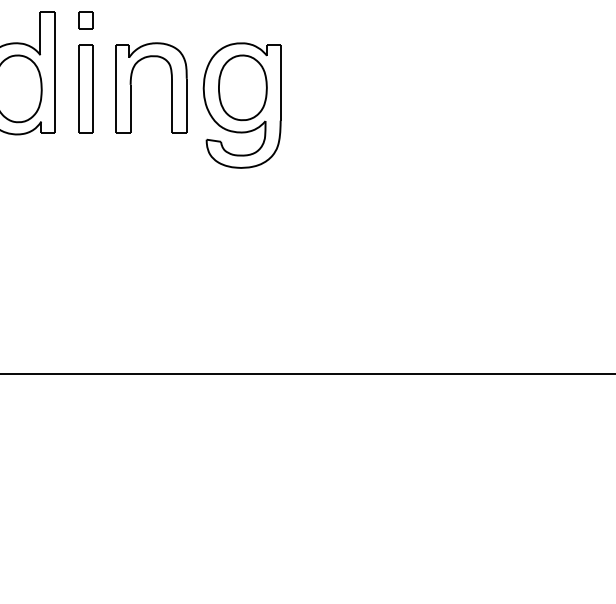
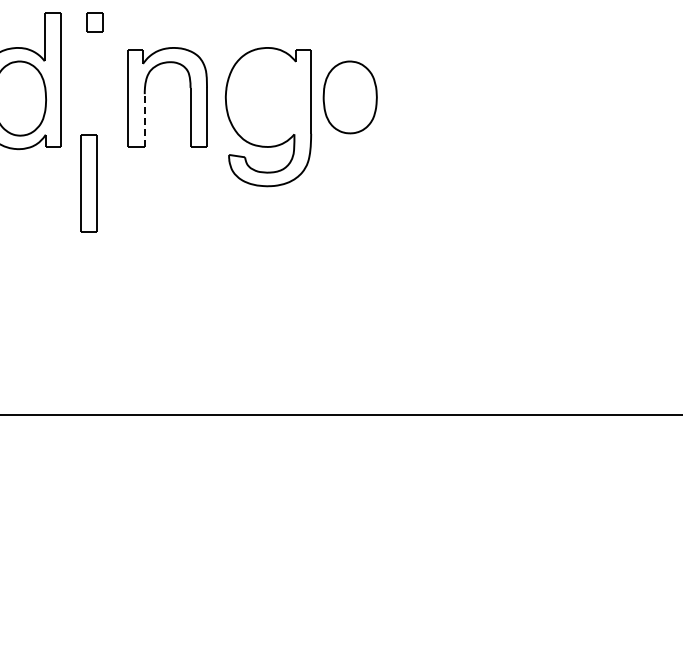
part: (242, 87) -> (349, 97), moved
part: (85, 88) -> (88, 183), moved
line: (130, 108) -> (144, 120), solid -> dashed

